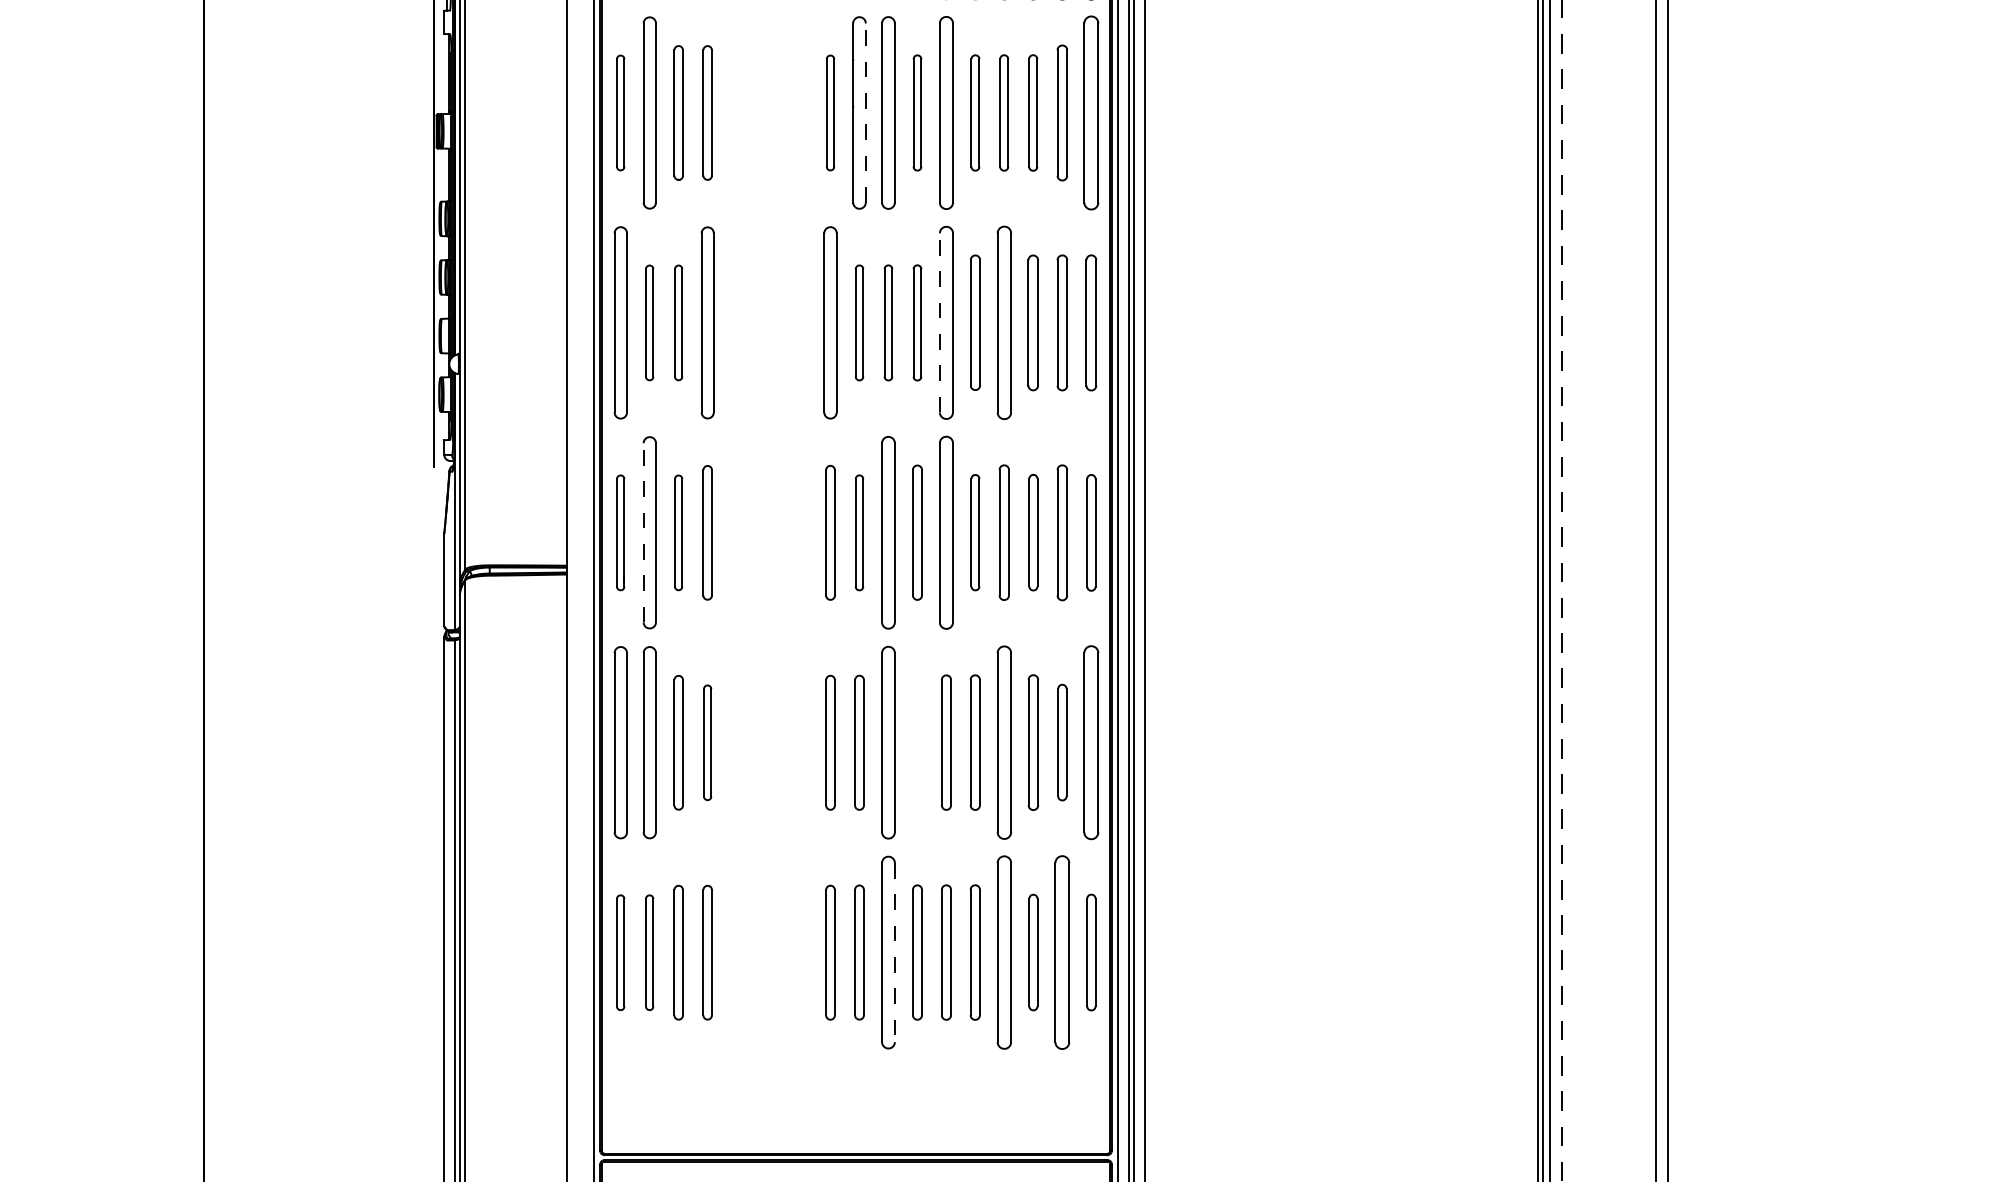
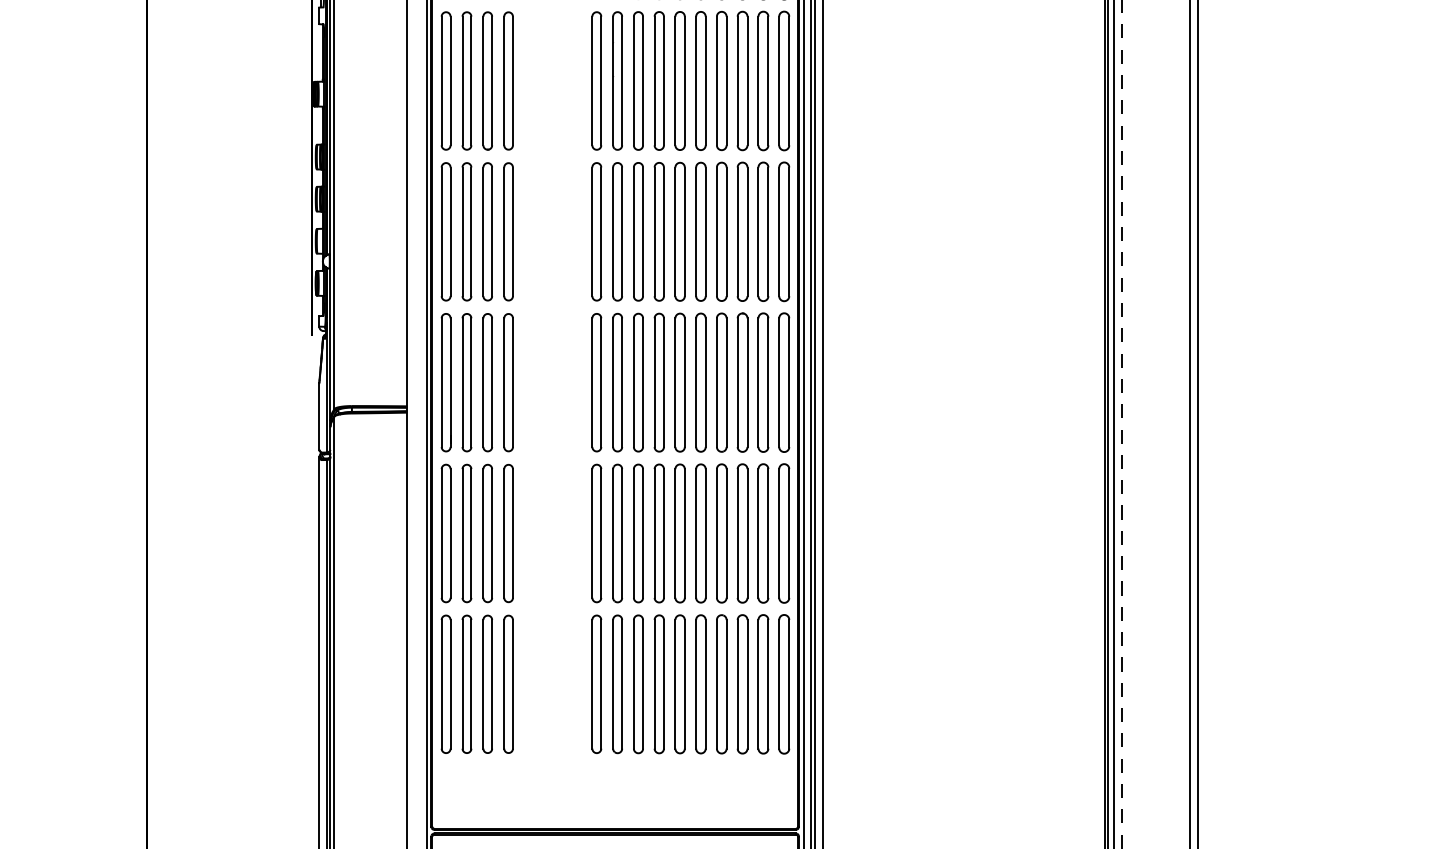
part: (620, 112) -> (445, 80), size x1.67
part: (678, 112) -> (487, 80), size x1.43
part: (707, 112) -> (508, 80), size x1.43
part: (830, 112) -> (596, 80), size x1.67
part: (917, 112) -> (659, 80), size x1.67
part: (975, 112) -> (701, 80), size x1.67
part: (1003, 112) -> (721, 80), size x1.67
part: (1032, 112) -> (741, 80), size x1.67
part: (1062, 112) -> (763, 80), size x1.43
line: (865, 113) -> (621, 81), dashed -> solid
part: (649, 322) -> (466, 231), size x1.67
part: (678, 322) -> (487, 231), size x1.67
part: (859, 322) -> (617, 231), size x1.67
part: (888, 322) -> (638, 231), size x1.67
part: (917, 322) -> (659, 231), size x1.67
line: (939, 322) -> (675, 231), dashed -> solid
part: (975, 322) -> (701, 231), size x1.43
part: (1032, 322) -> (741, 231), size x1.43
part: (1062, 322) -> (763, 231), size x1.43
part: (1091, 322) -> (784, 231), size x1.43
part: (620, 532) -> (445, 382), size x1.67
line: (643, 532) -> (462, 382), dashed -> solid
part: (678, 532) -> (487, 382), size x1.67
part: (707, 532) -> (508, 382), size x1.43
part: (830, 532) -> (596, 382), size x1.43
part: (859, 532) -> (617, 382), size x1.67
part: (917, 532) -> (659, 382), size x1.43
part: (975, 532) -> (701, 382), size x1.67
part: (1003, 532) -> (721, 382), size x1.43
part: (1033, 532) -> (742, 382), size x1.67
part: (1062, 532) -> (763, 382), size x1.43
part: (1091, 532) -> (784, 382), size x1.67
part: (678, 742) -> (487, 533), size x1.43
part: (707, 742) -> (508, 533), size x1.67
part: (830, 742) -> (596, 533), size x1.43
part: (859, 742) -> (617, 533), size x1.43
part: (917, 742) -> (659, 533), added
part: (946, 742) -> (680, 533), size x1.43
part: (974, 742) -> (700, 533), size x1.43
part: (1033, 742) -> (742, 533), size x1.43
part: (1062, 742) -> (763, 533), size x1.67
part: (620, 952) -> (445, 684), size x1.67
part: (649, 952) -> (466, 684), size x1.67
part: (678, 952) -> (487, 684), size x1.43
part: (707, 952) -> (508, 684), size x1.43
part: (830, 952) -> (596, 684), size x1.43
part: (859, 952) -> (617, 684), size x1.43
part: (917, 952) -> (659, 684), size x1.43
part: (946, 952) -> (680, 684), size x1.43
part: (974, 952) -> (700, 684), size x1.43
part: (1033, 952) -> (742, 684), size x1.67
part: (1091, 952) -> (784, 684), size x1.67
line: (894, 953) -> (642, 684), dashed -> solid

